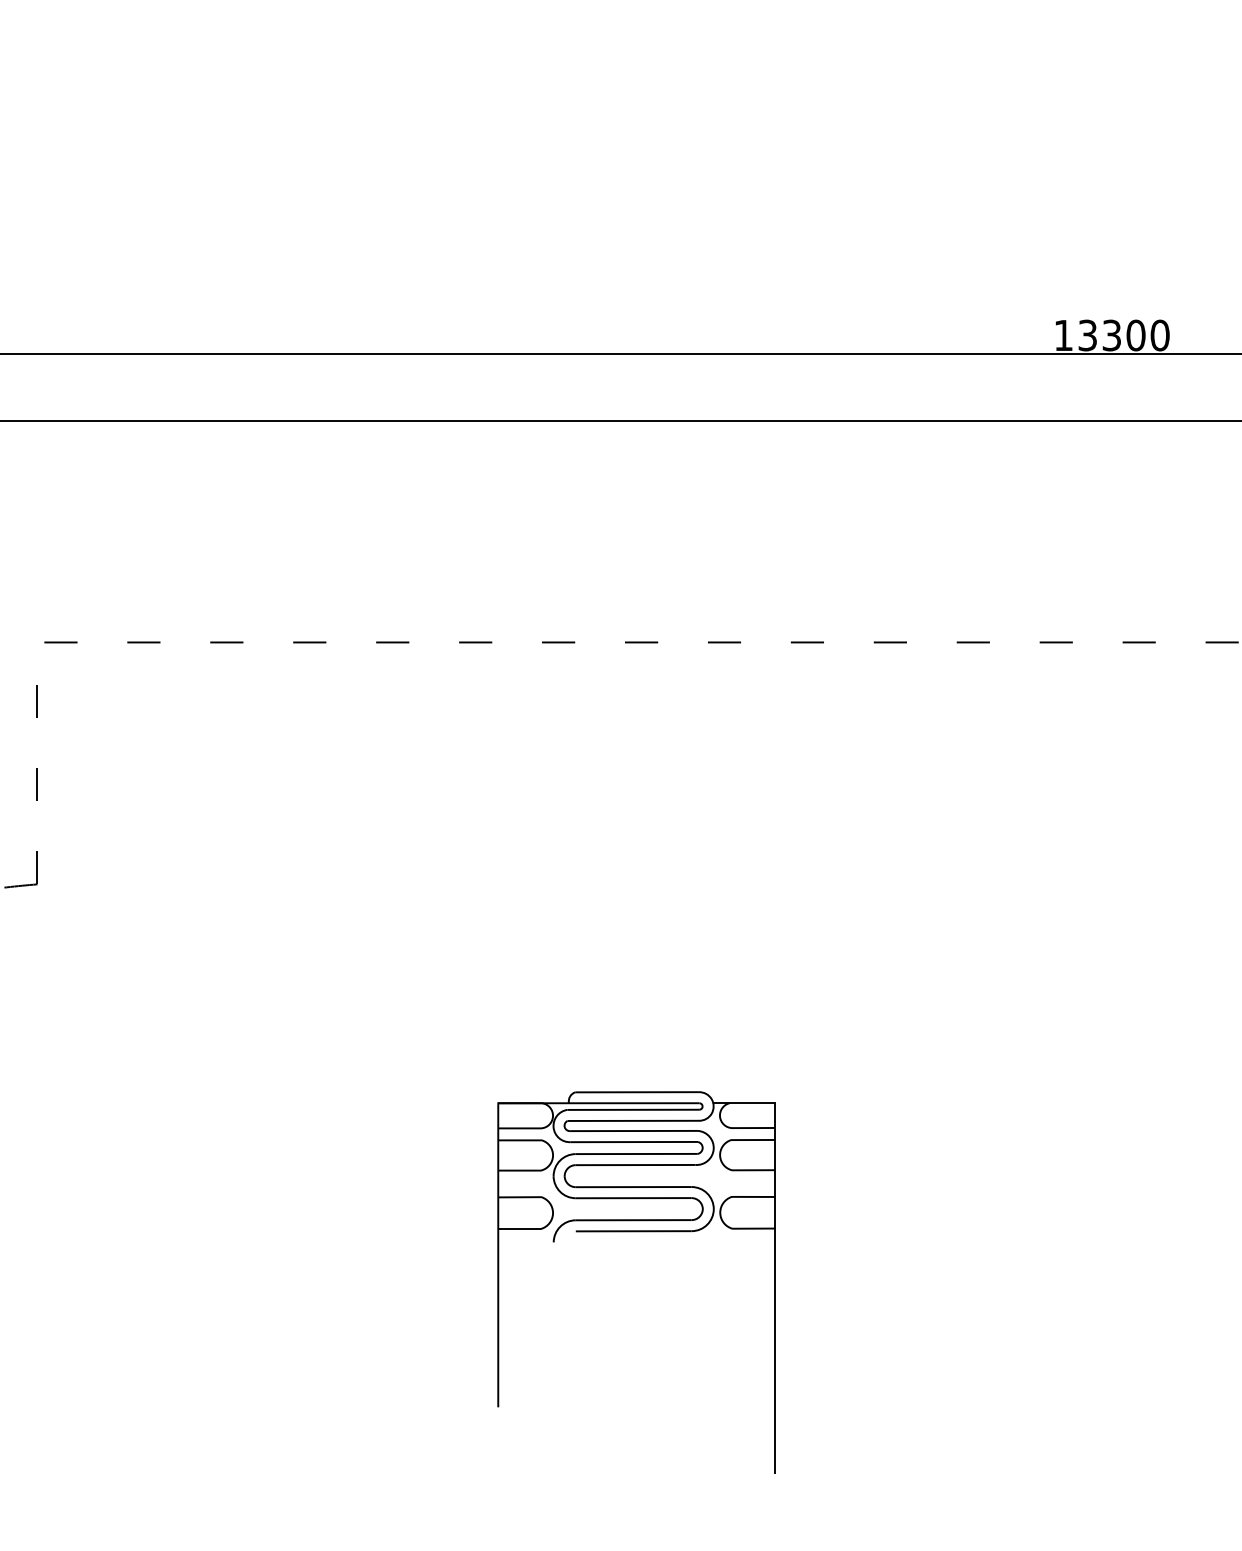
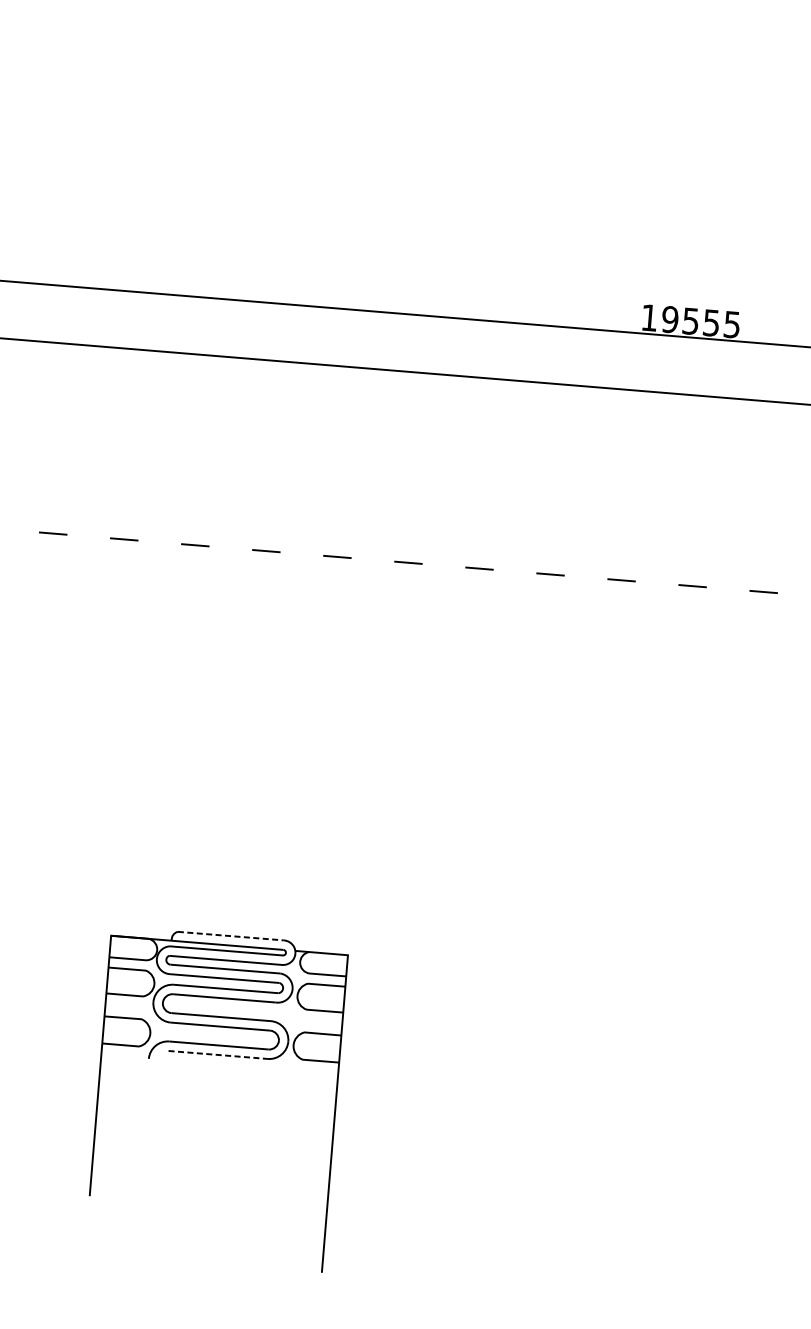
text: (1123, 335) -> (700, 322), 13300 -> 19555
line: (637, 1092) -> (231, 936), solid -> dashed
line: (633, 1231) -> (217, 1055), solid -> dashed

